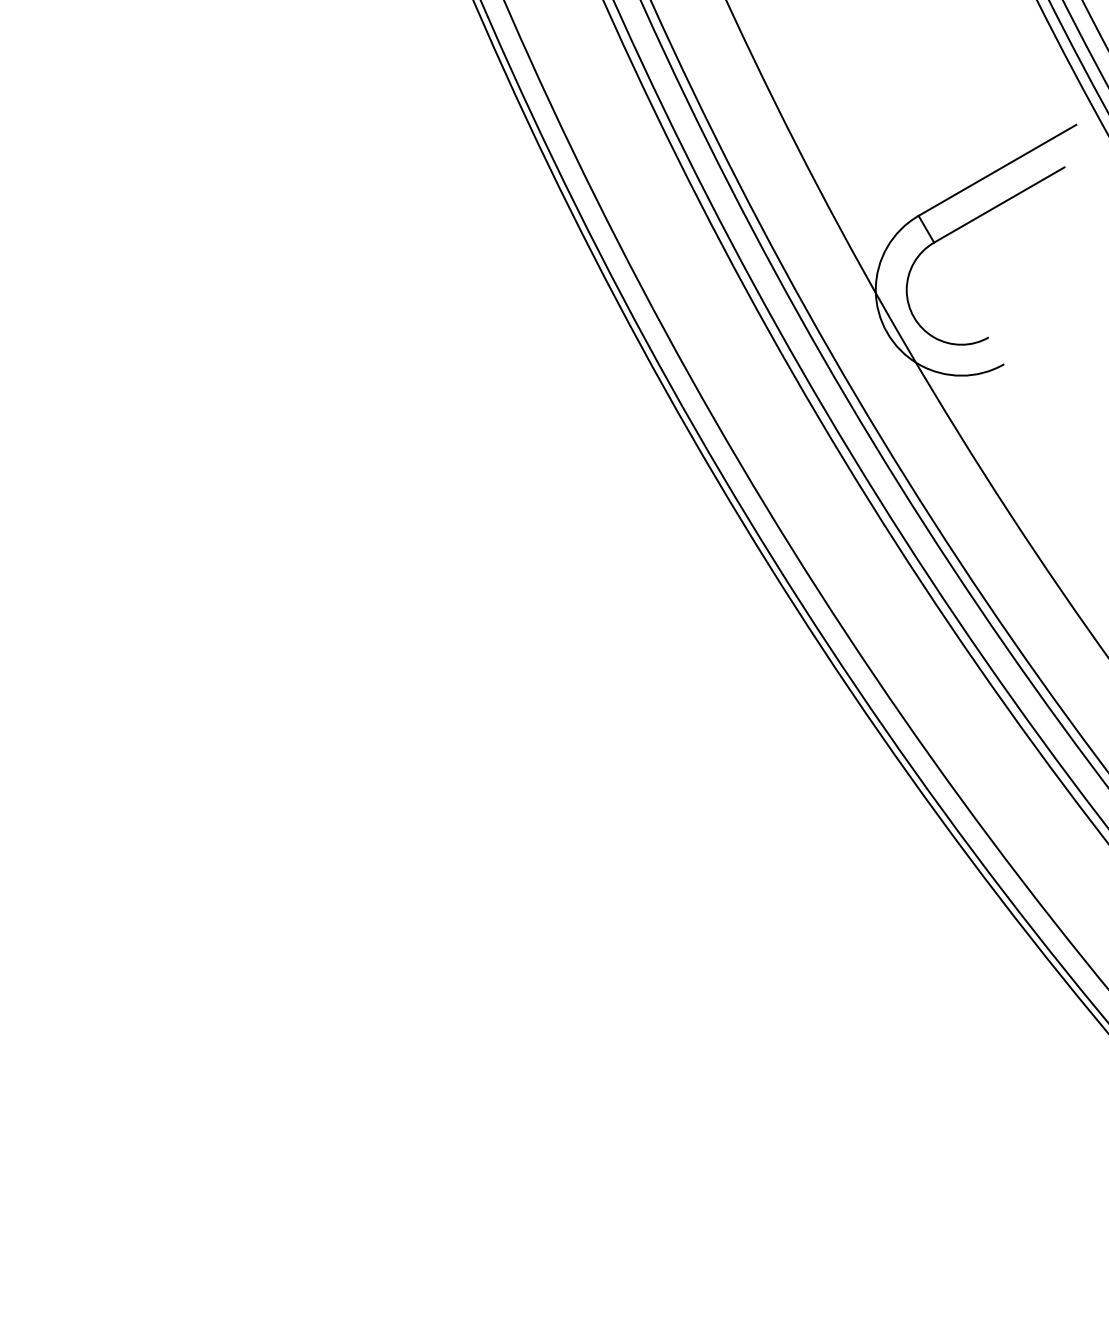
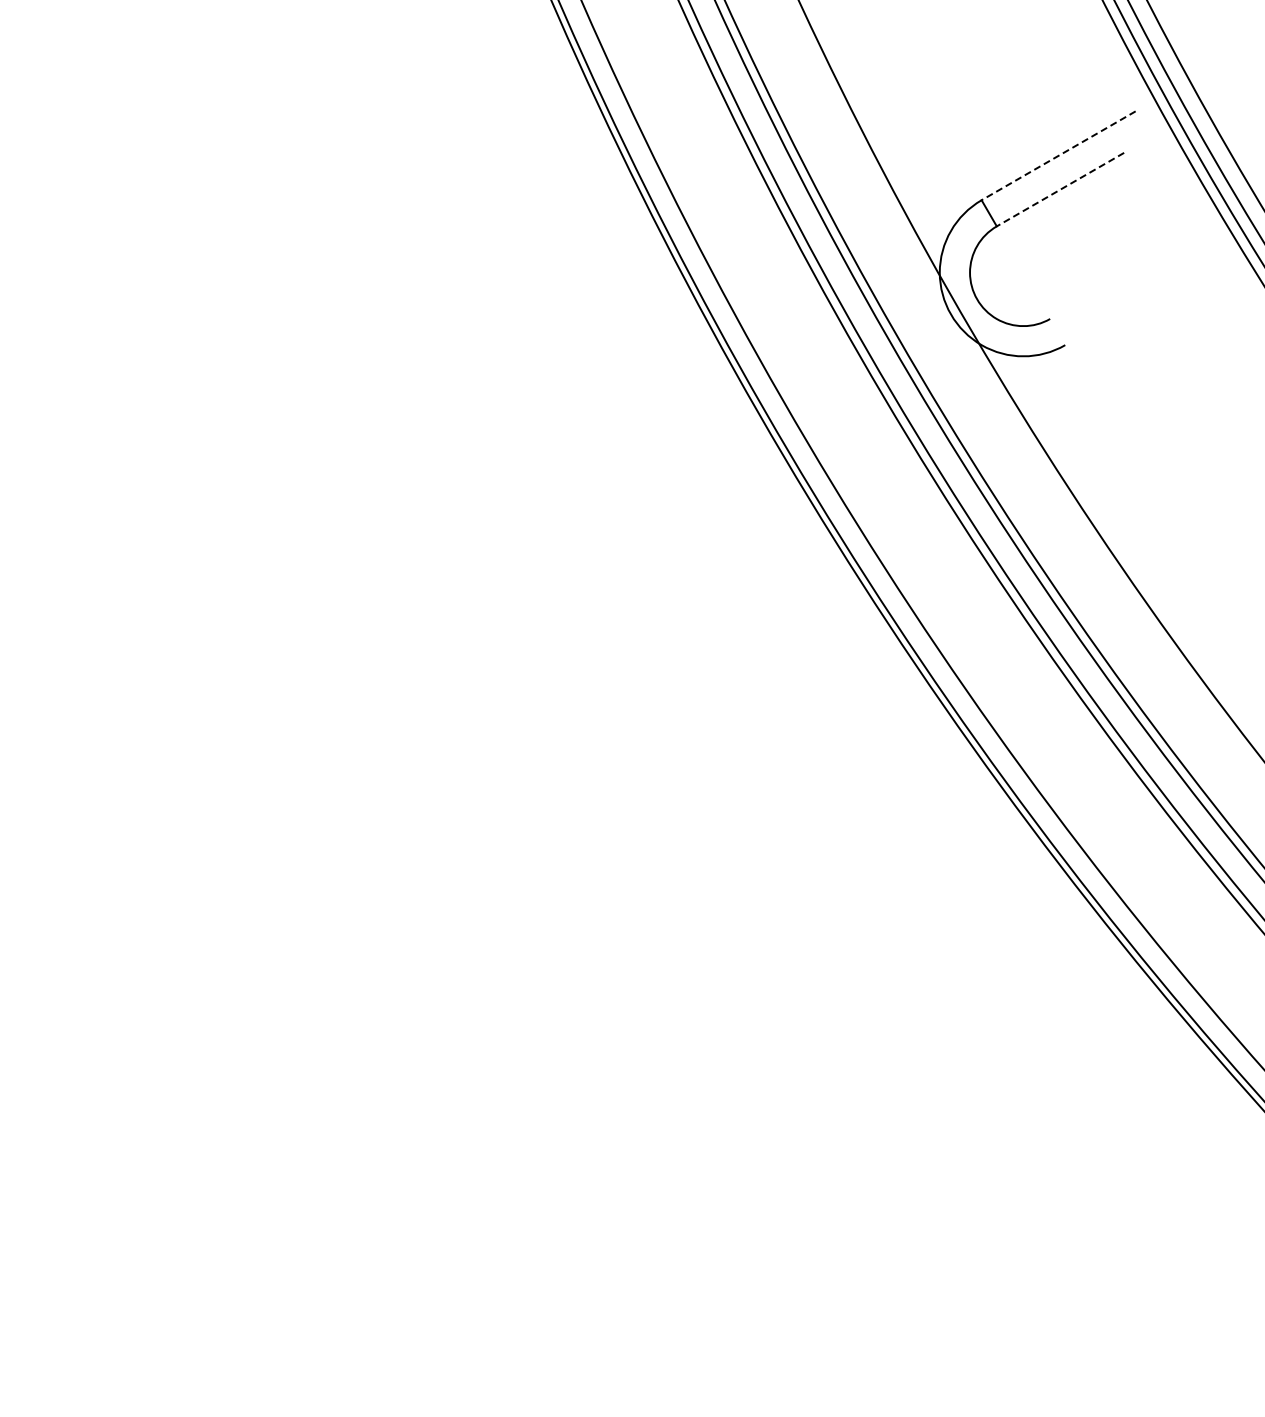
line: (997, 170) -> (1058, 155), solid -> dashed
line: (999, 204) -> (1060, 189), solid -> dashed

